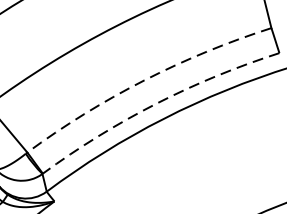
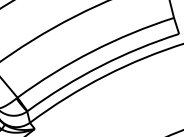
arc: (144, 80) -> (92, 51), dashed -> solid
arc: (156, 103) -> (100, 66), dashed -> solid

